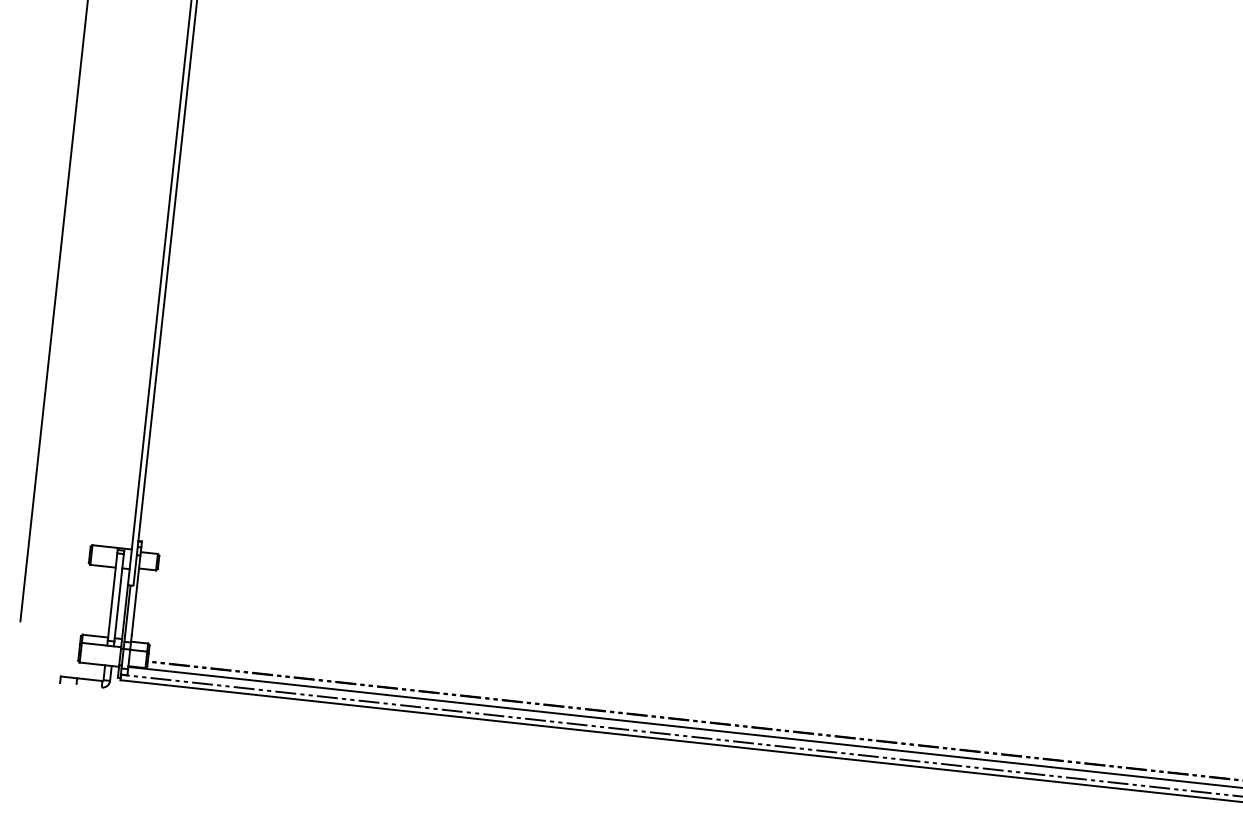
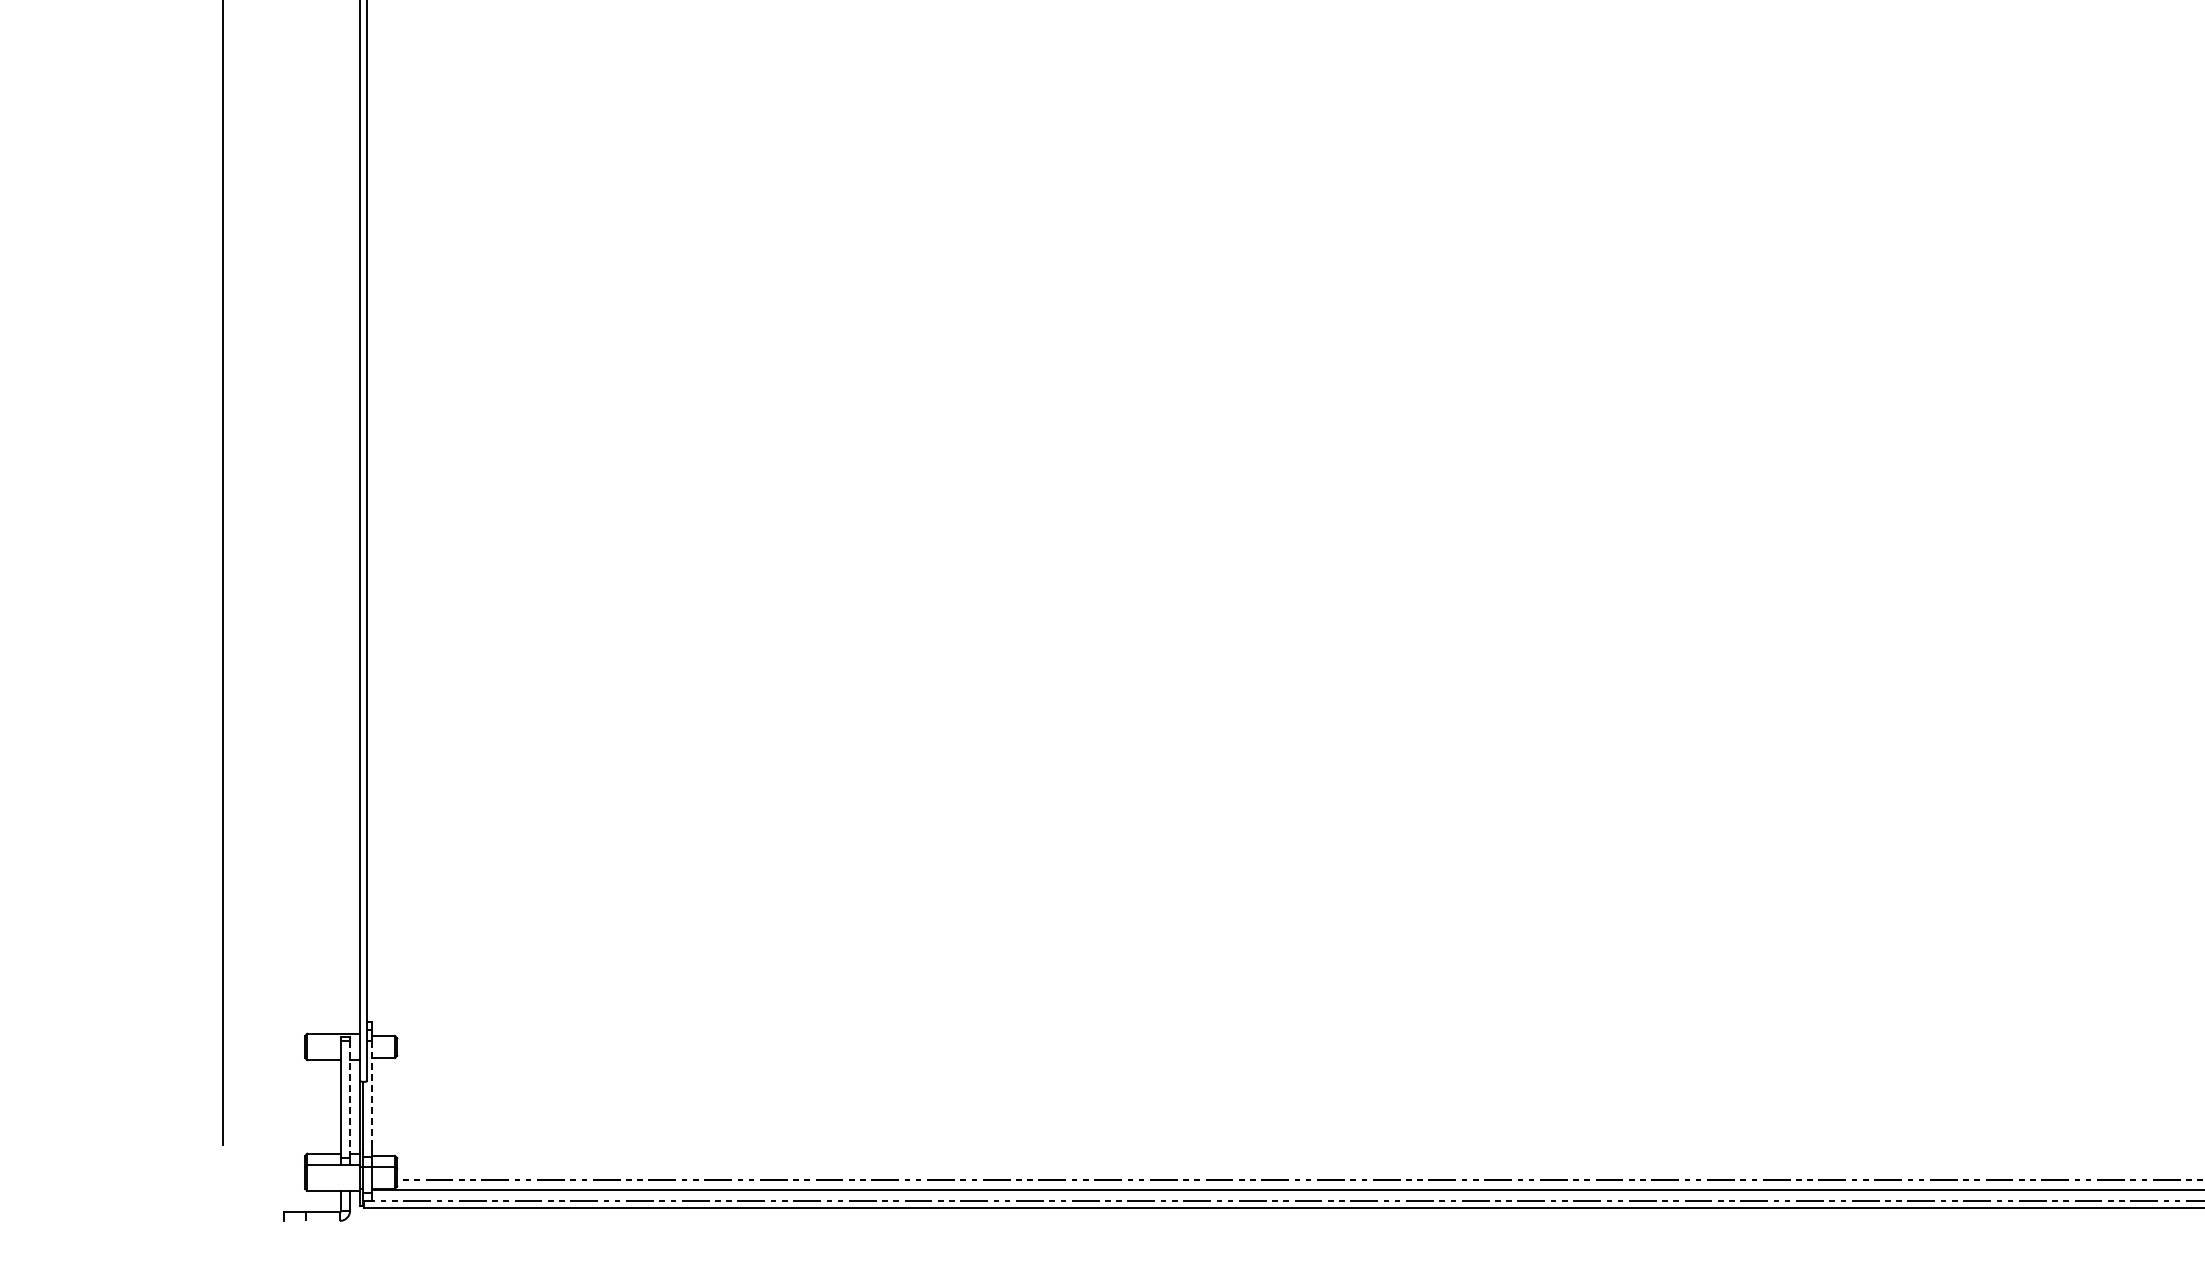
line: (136, 595) -> (372, 1094), solid -> dashed
line: (119, 598) -> (350, 1100), solid -> dashed

